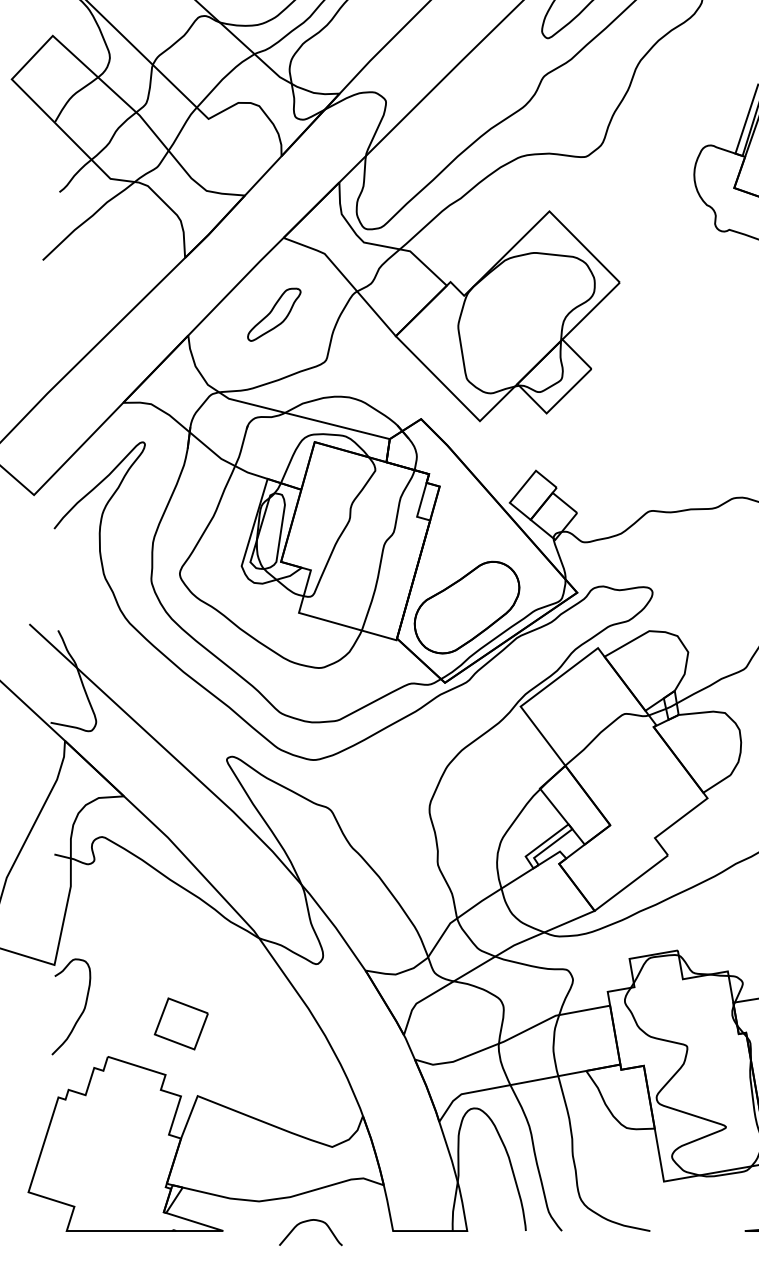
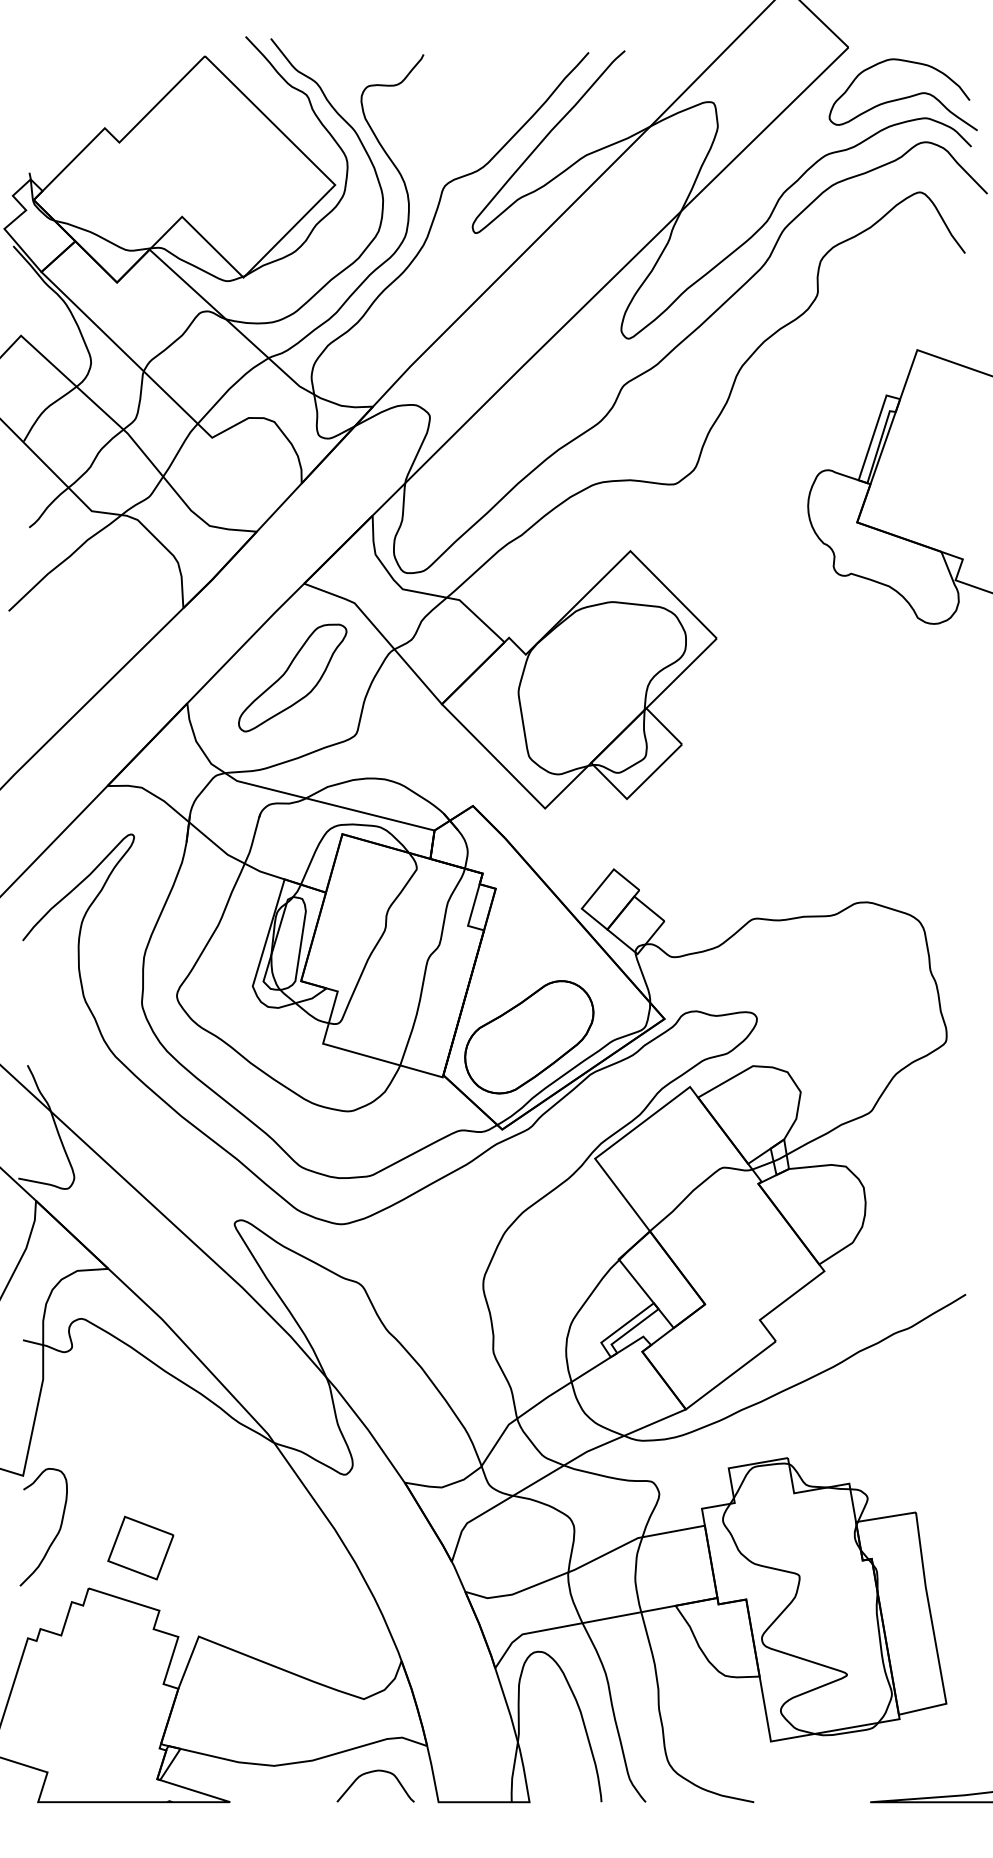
part: (274, 314) -> (292, 677), size x1.67
part: (181, 1023) -> (140, 1547), moved
curve: (309, 1221) -> (374, 1772), moved

